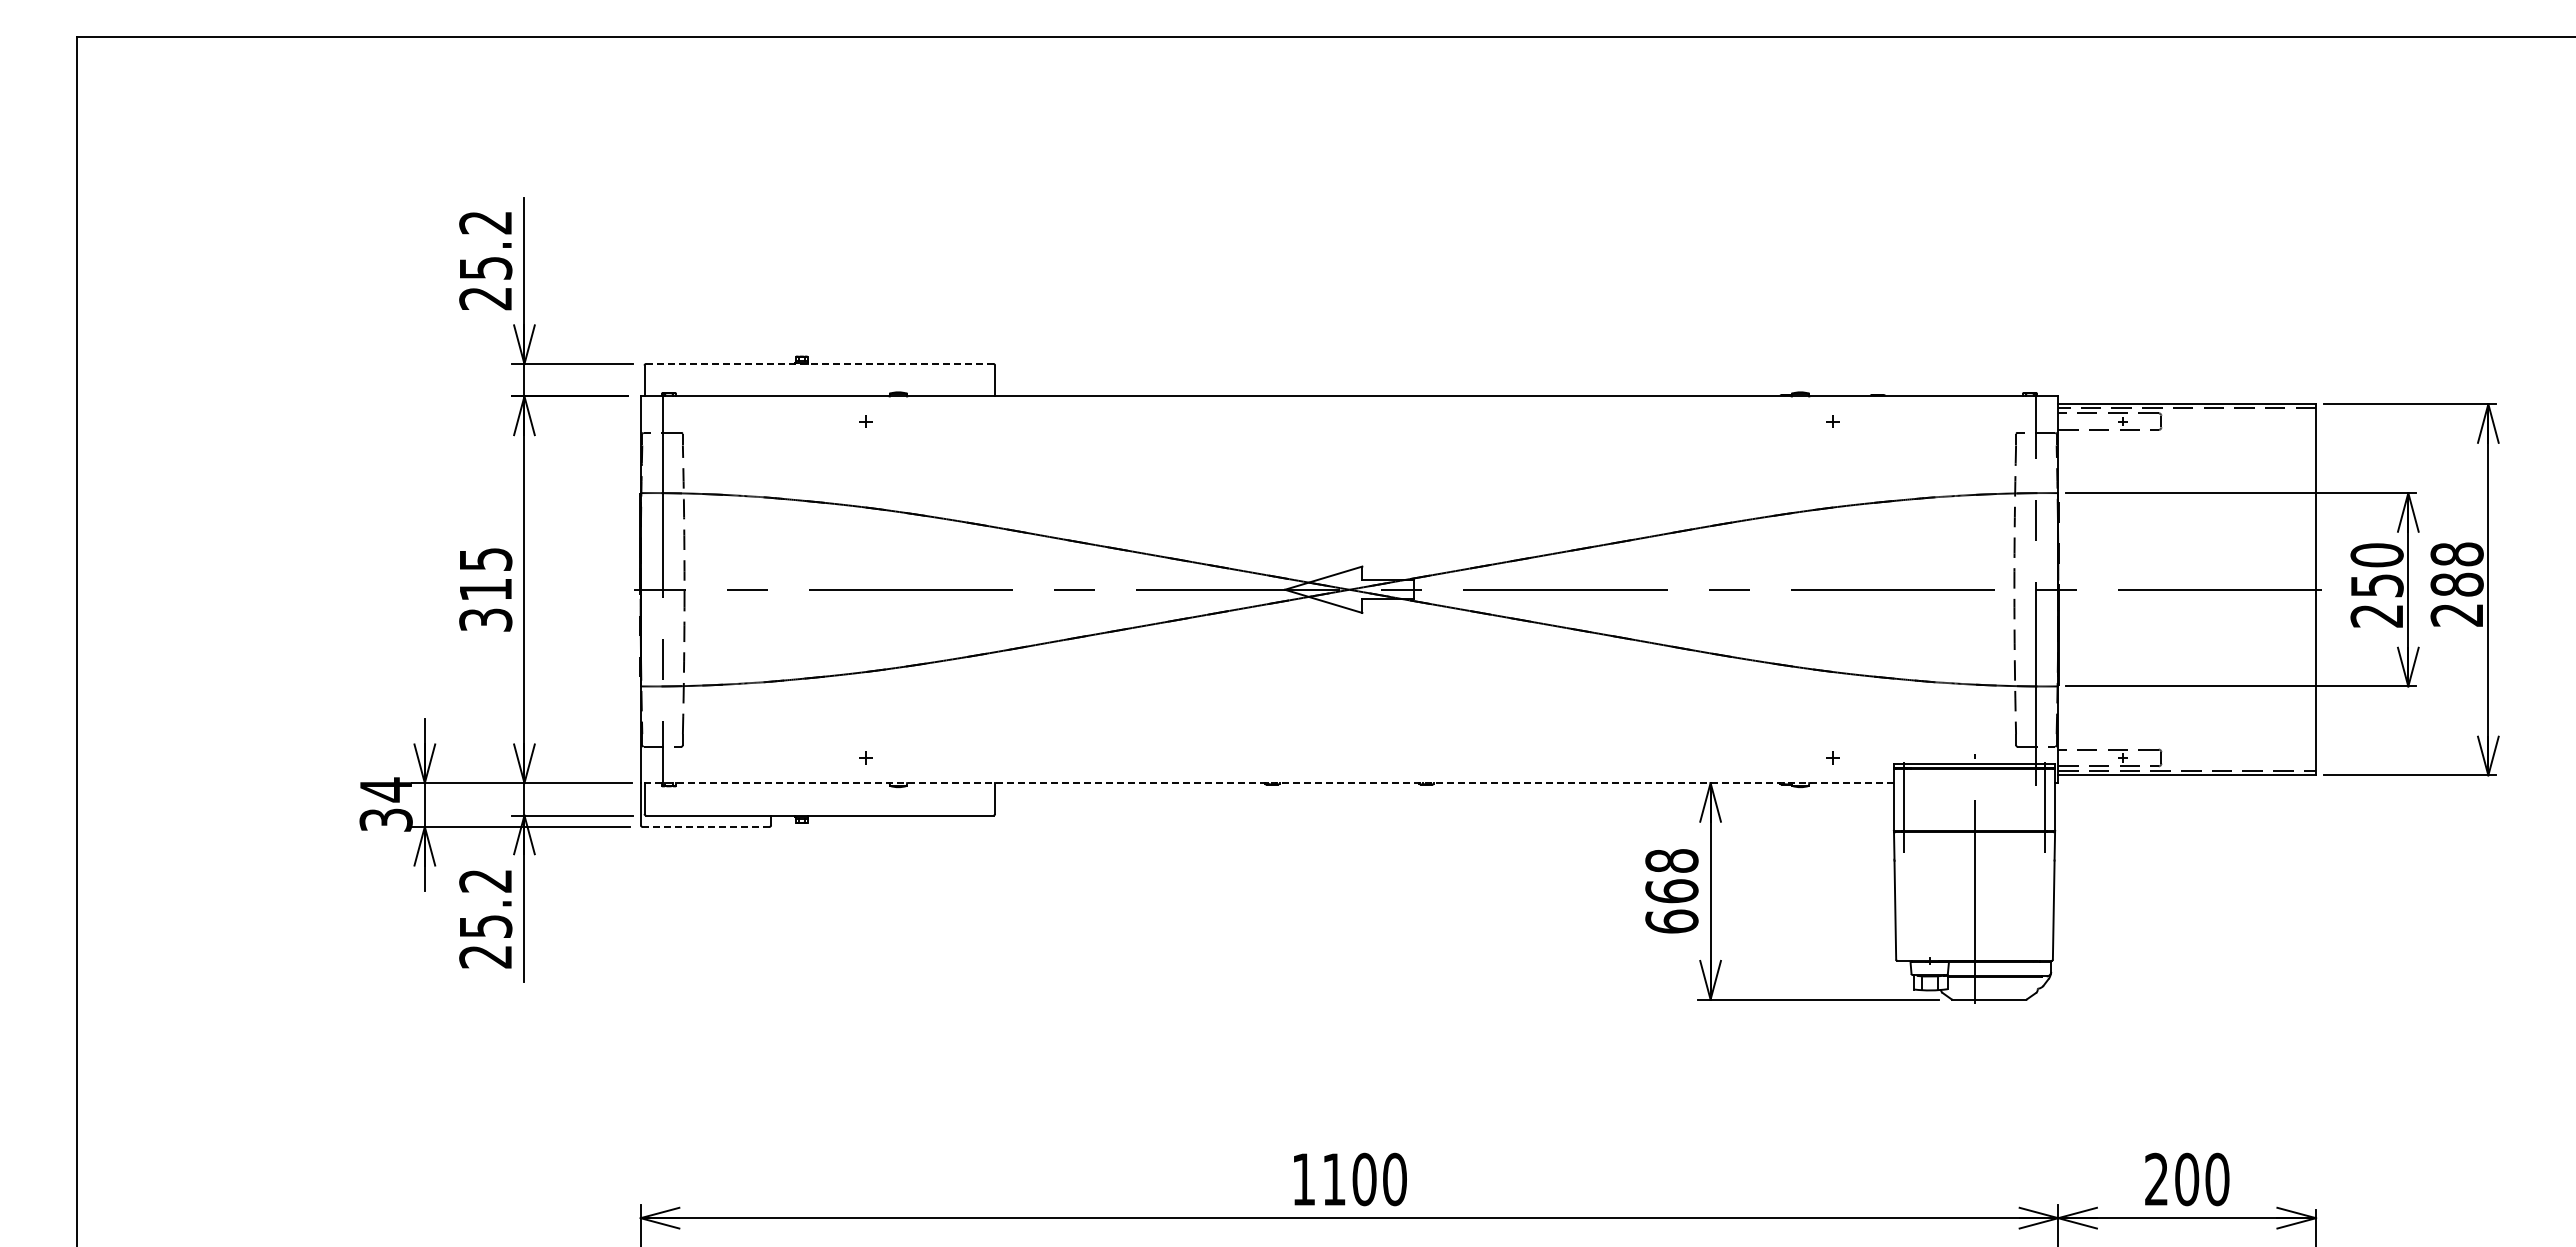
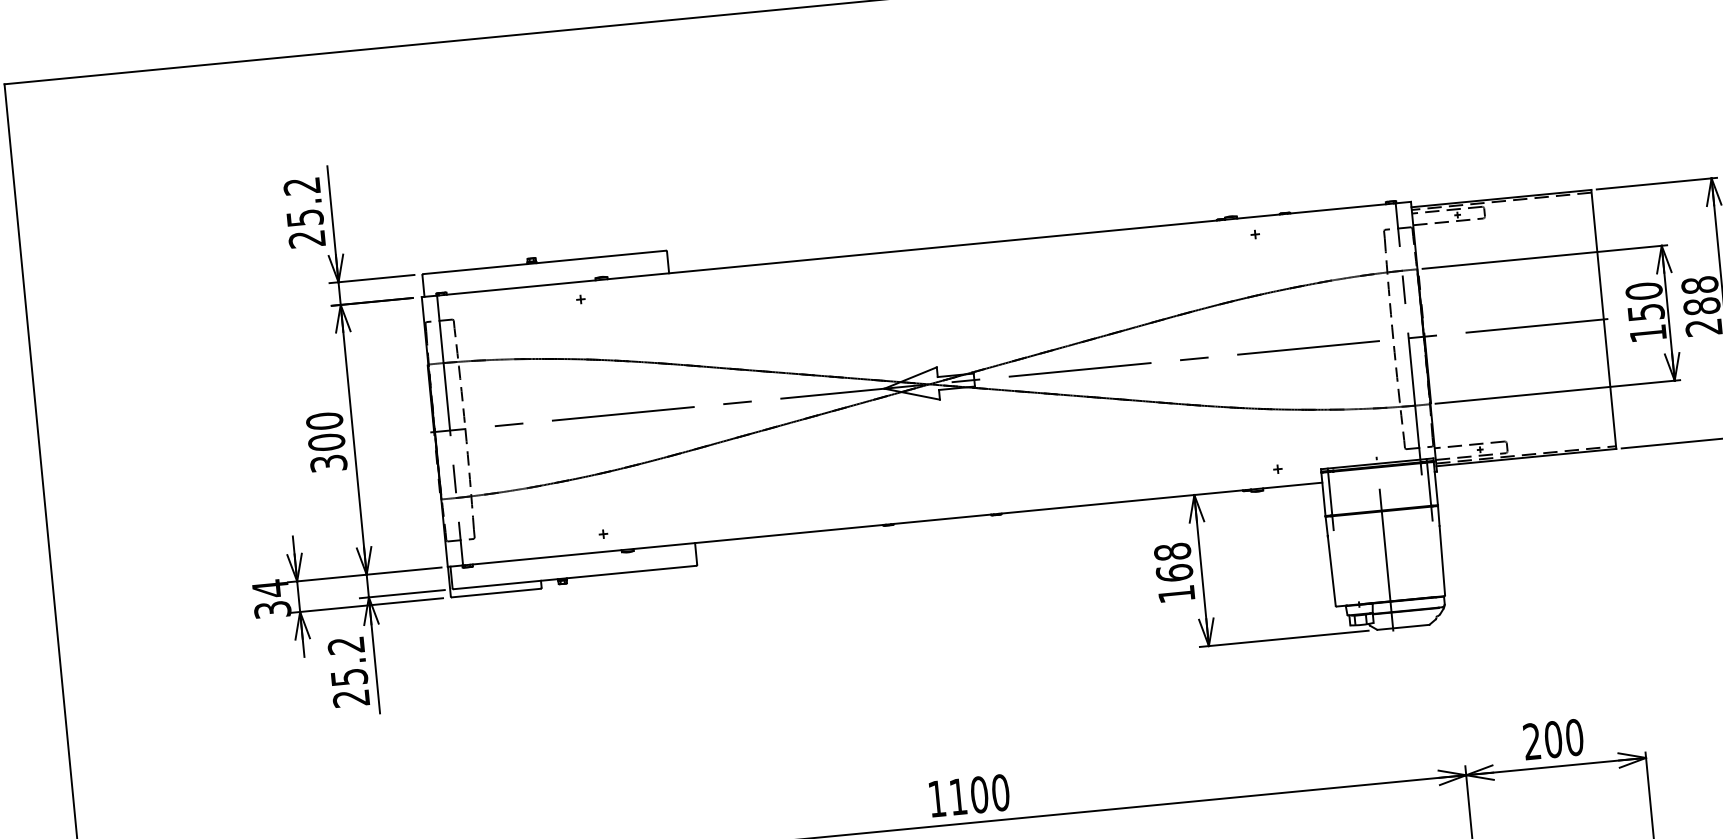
line: (819, 363) -> (544, 262), dashed -> solid
text: (485, 574) -> (325, 431), 315 -> 300
text: (2376, 616) -> (1647, 334), 250 -> 150
line: (1267, 783) -> (885, 525), dashed -> solid
line: (706, 826) -> (496, 592), dashed -> solid
text: (1671, 921) -> (1176, 594), 668 -> 168

